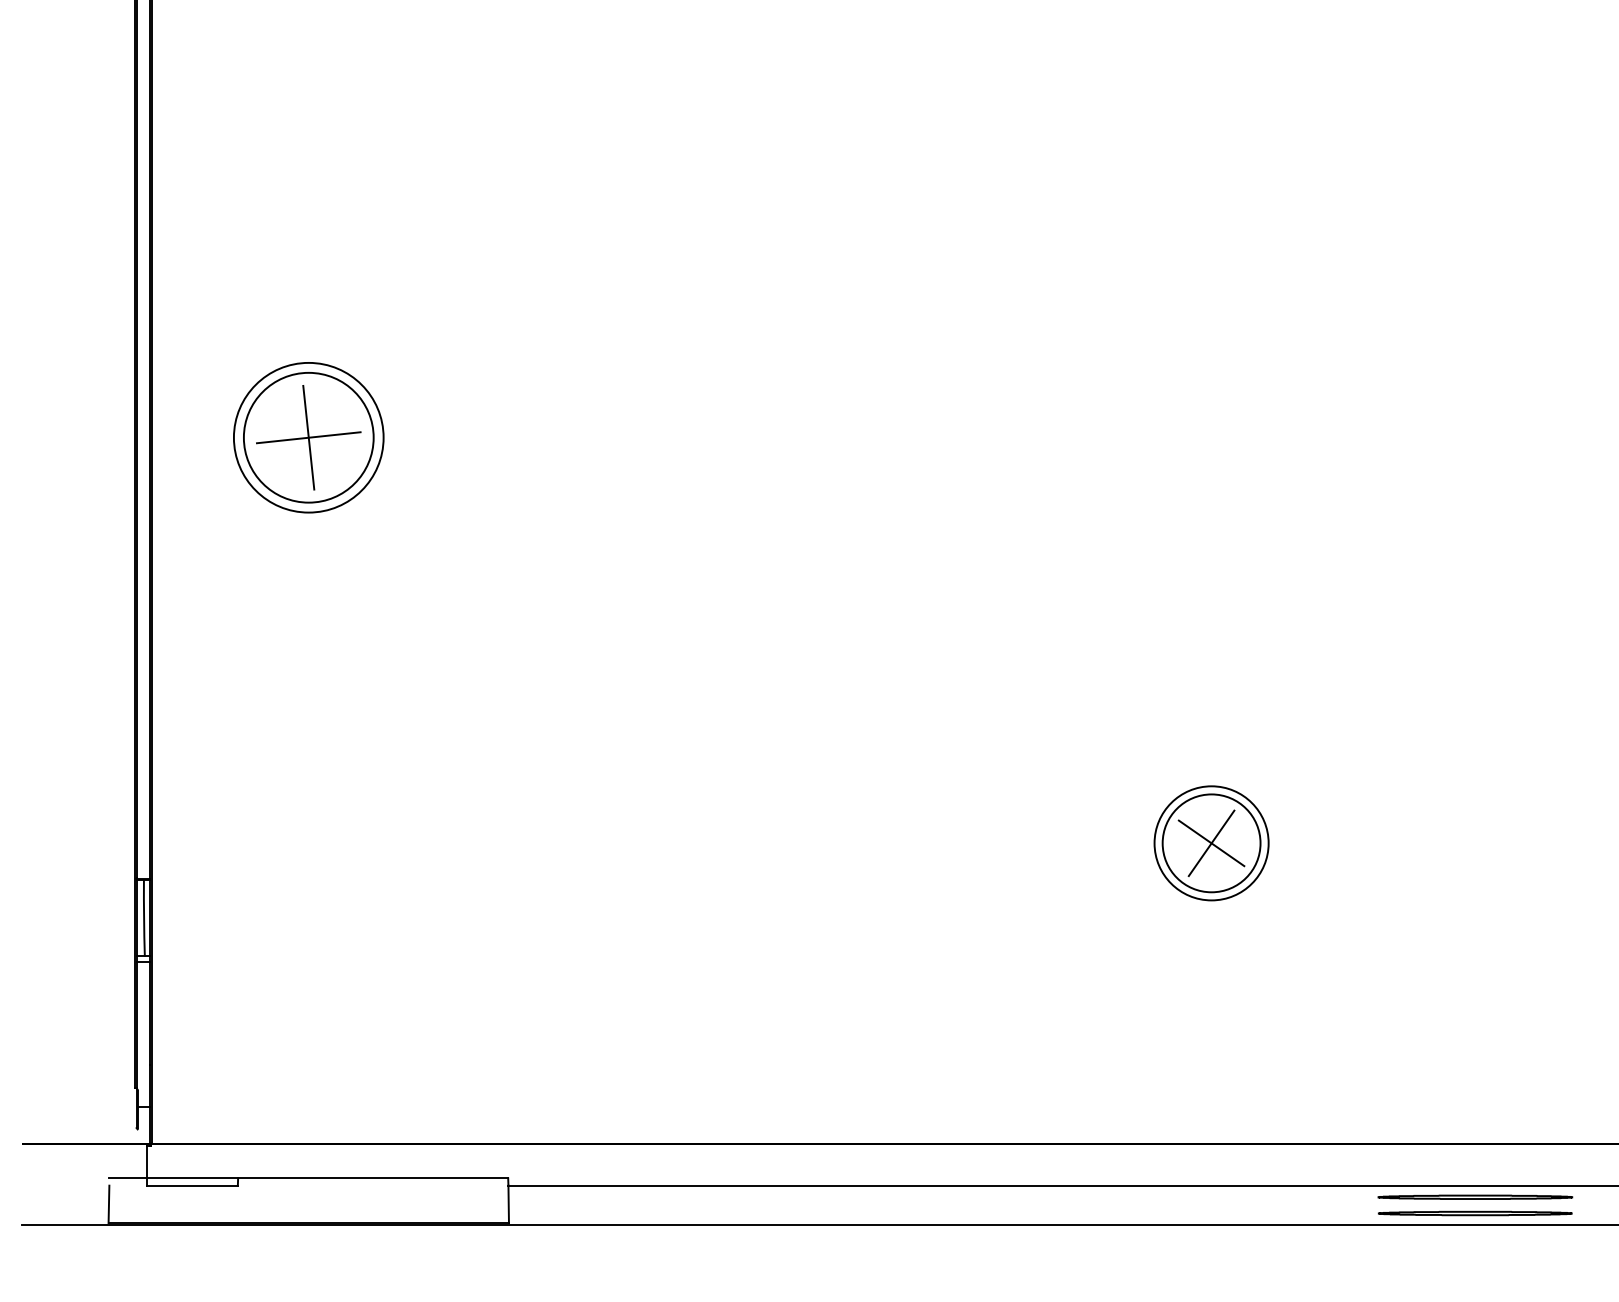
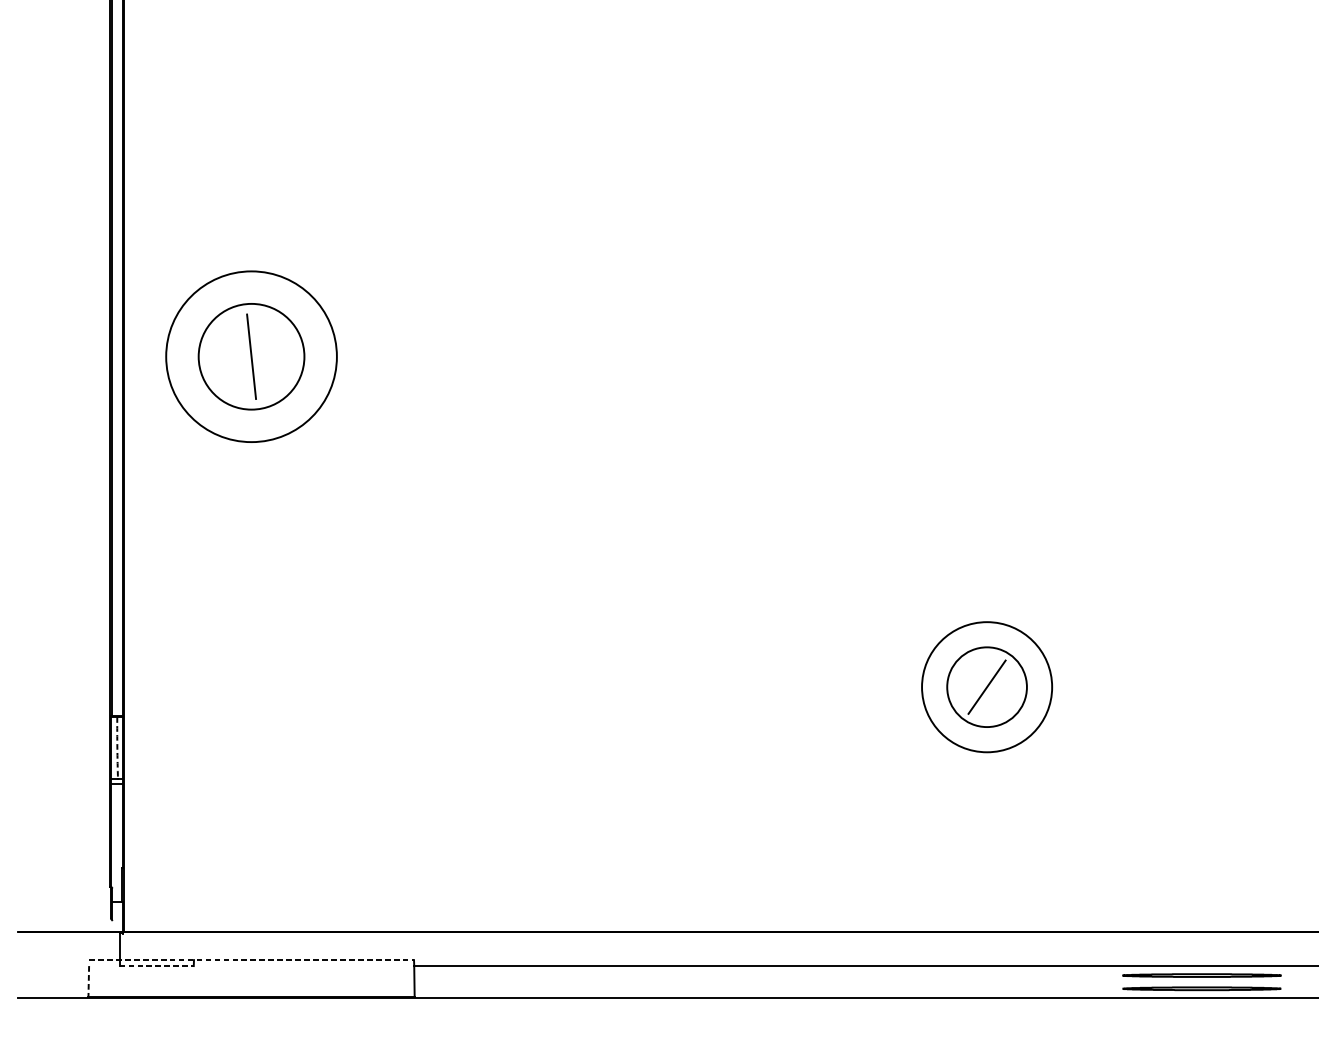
circle: (308, 437) -> (251, 356), size x1.4
line: (308, 437) -> (251, 356), removed
circle: (1211, 843) -> (987, 687), size x1.4
line: (1211, 843) -> (987, 687), removed
arc: (144, 918) -> (117, 748), solid -> dashed
line: (309, 1178) -> (252, 960), solid -> dashed
line: (192, 1185) -> (156, 965), solid -> dashed
line: (108, 1204) -> (88, 981), solid -> dashed

